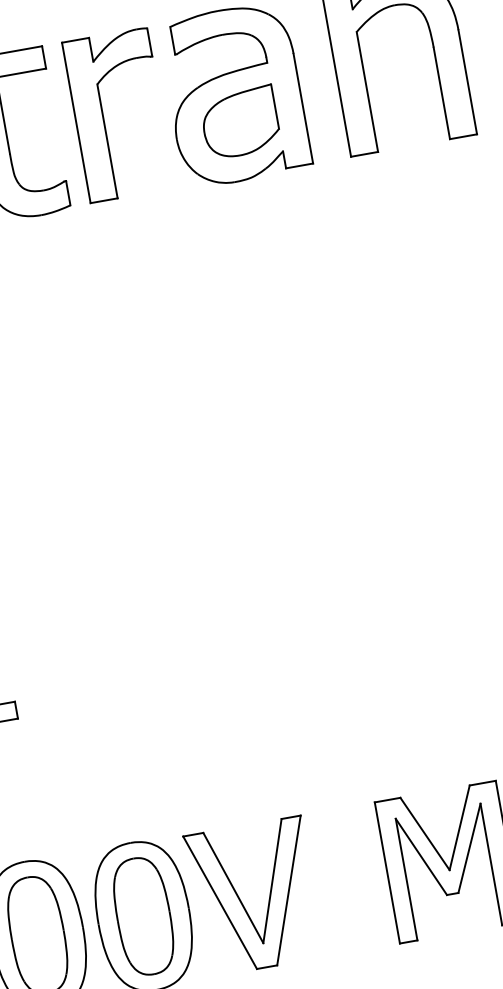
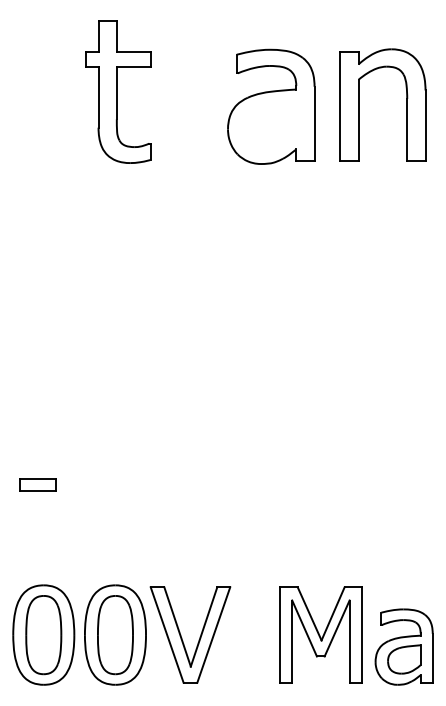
part: (103, 117) -> (182, 106), removed
part: (240, 122) -> (271, 125), removed

